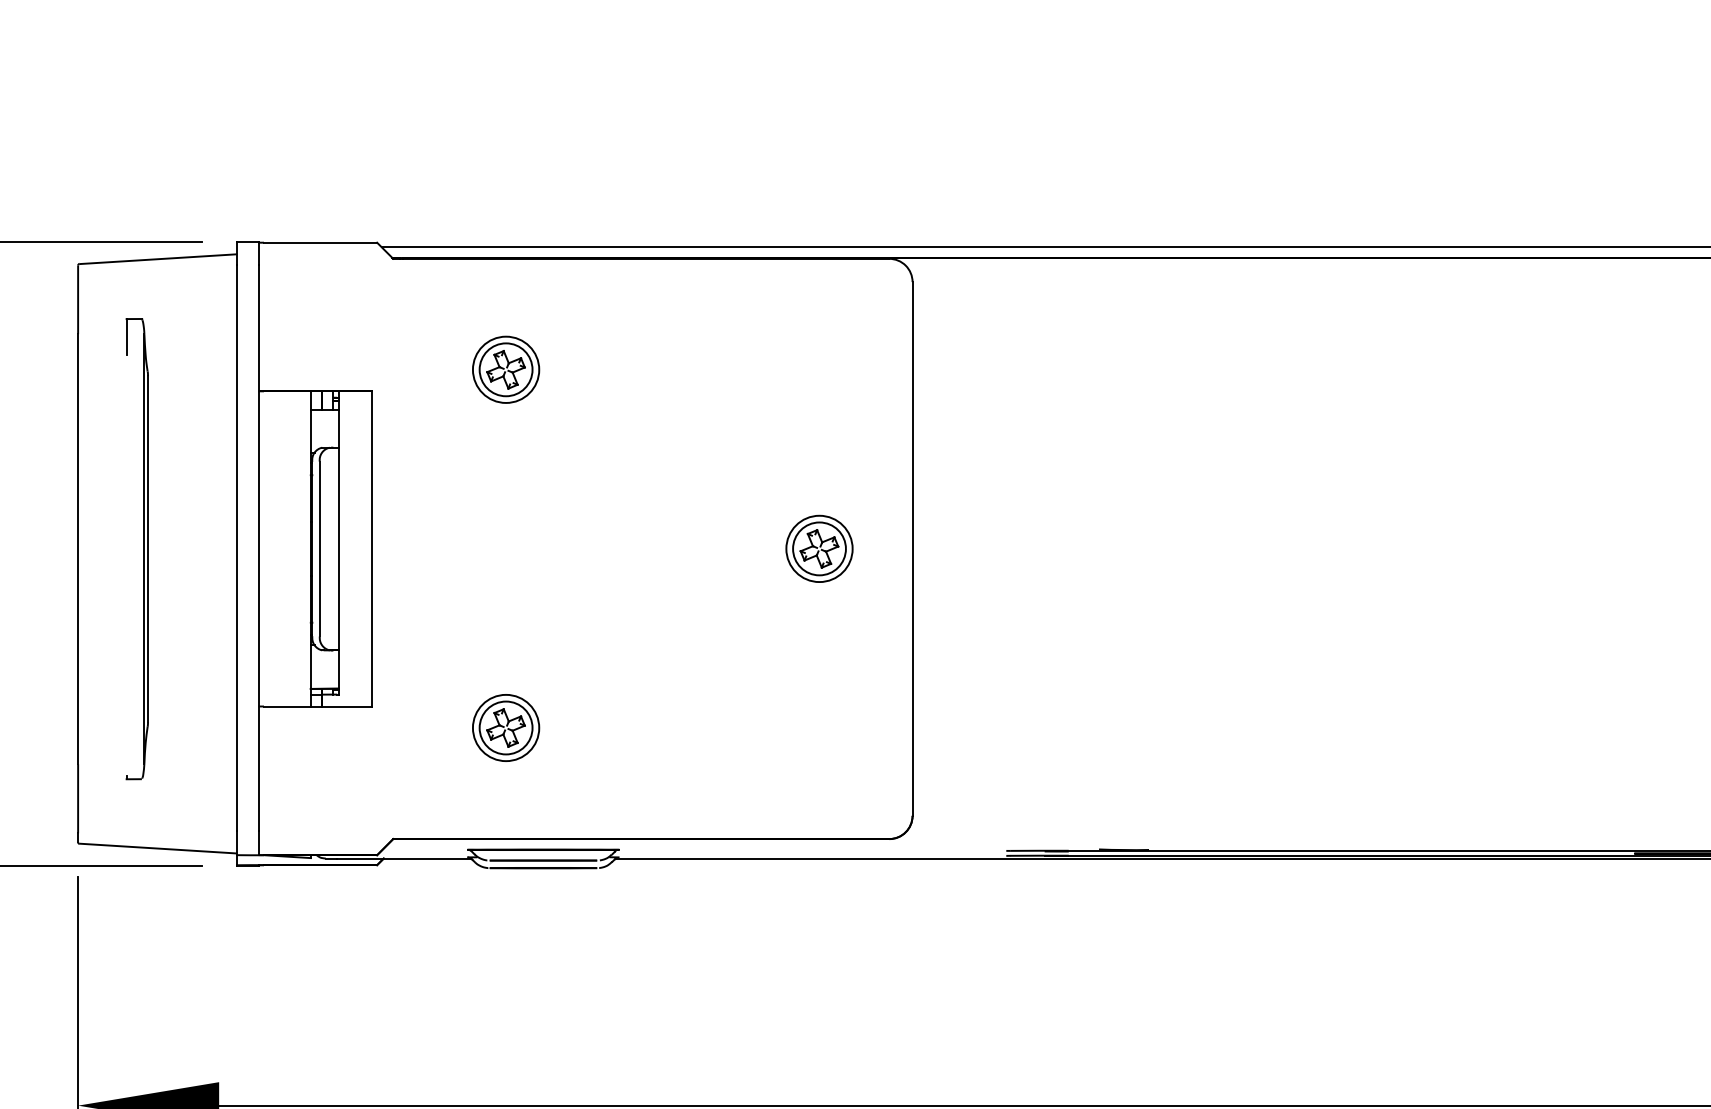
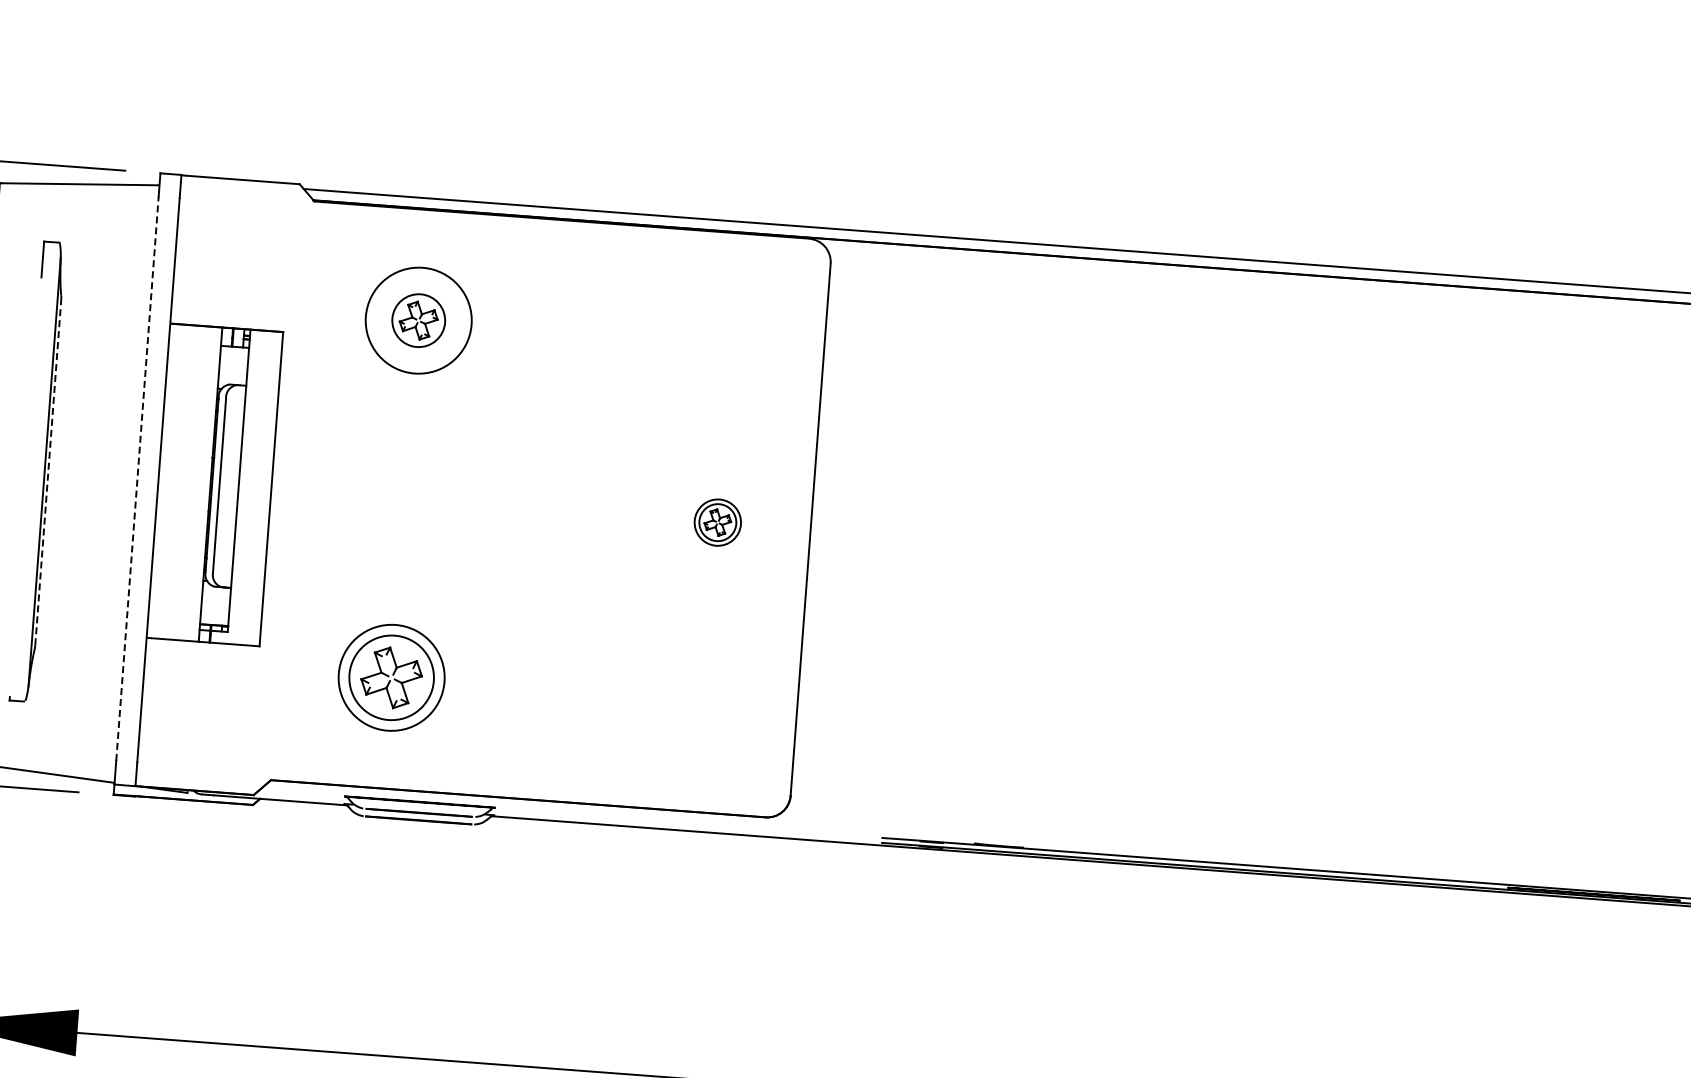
circle: (505, 369) -> (418, 320), size x1.6
line: (148, 548) -> (48, 472), solid -> dashed
line: (237, 548) -> (137, 478), solid -> dashed
part: (819, 548) -> (717, 522), size x0.7
part: (506, 727) -> (392, 677), size x1.6

